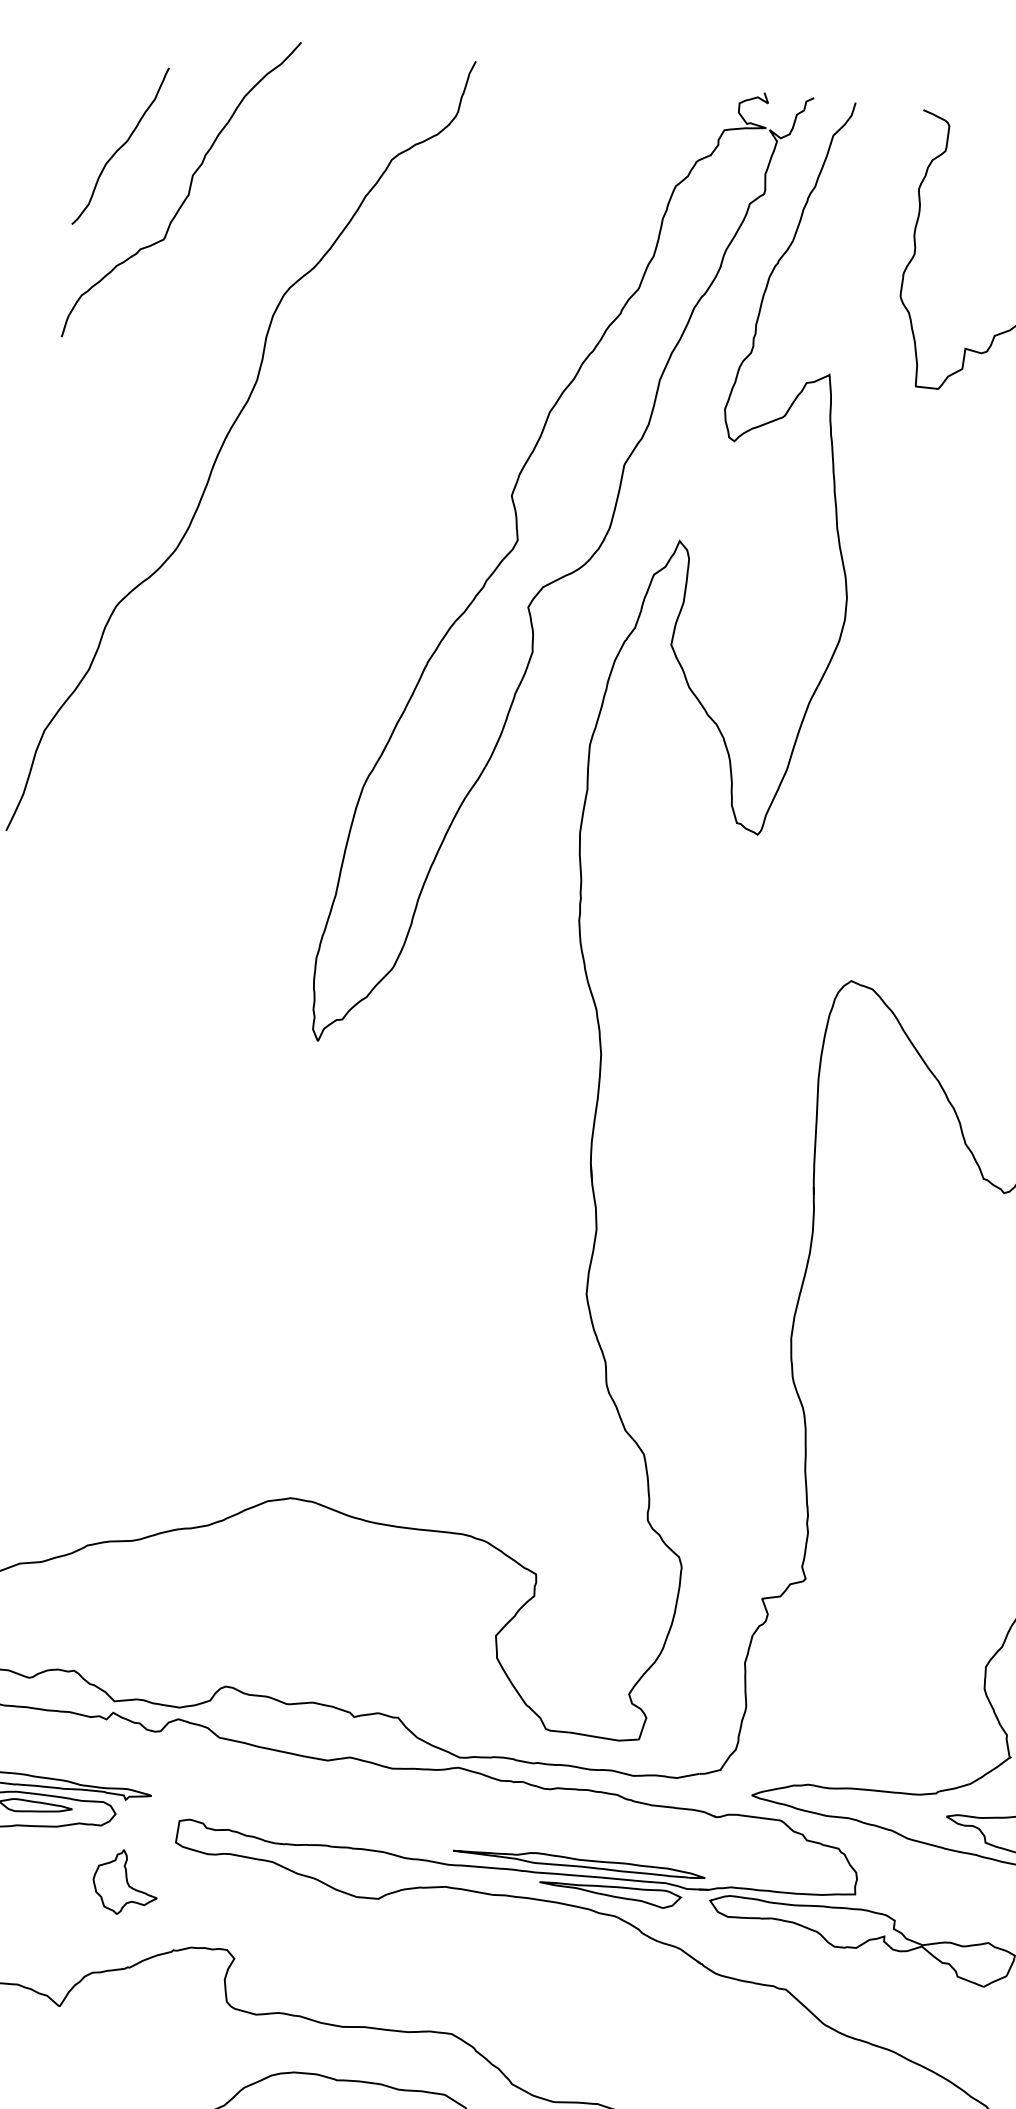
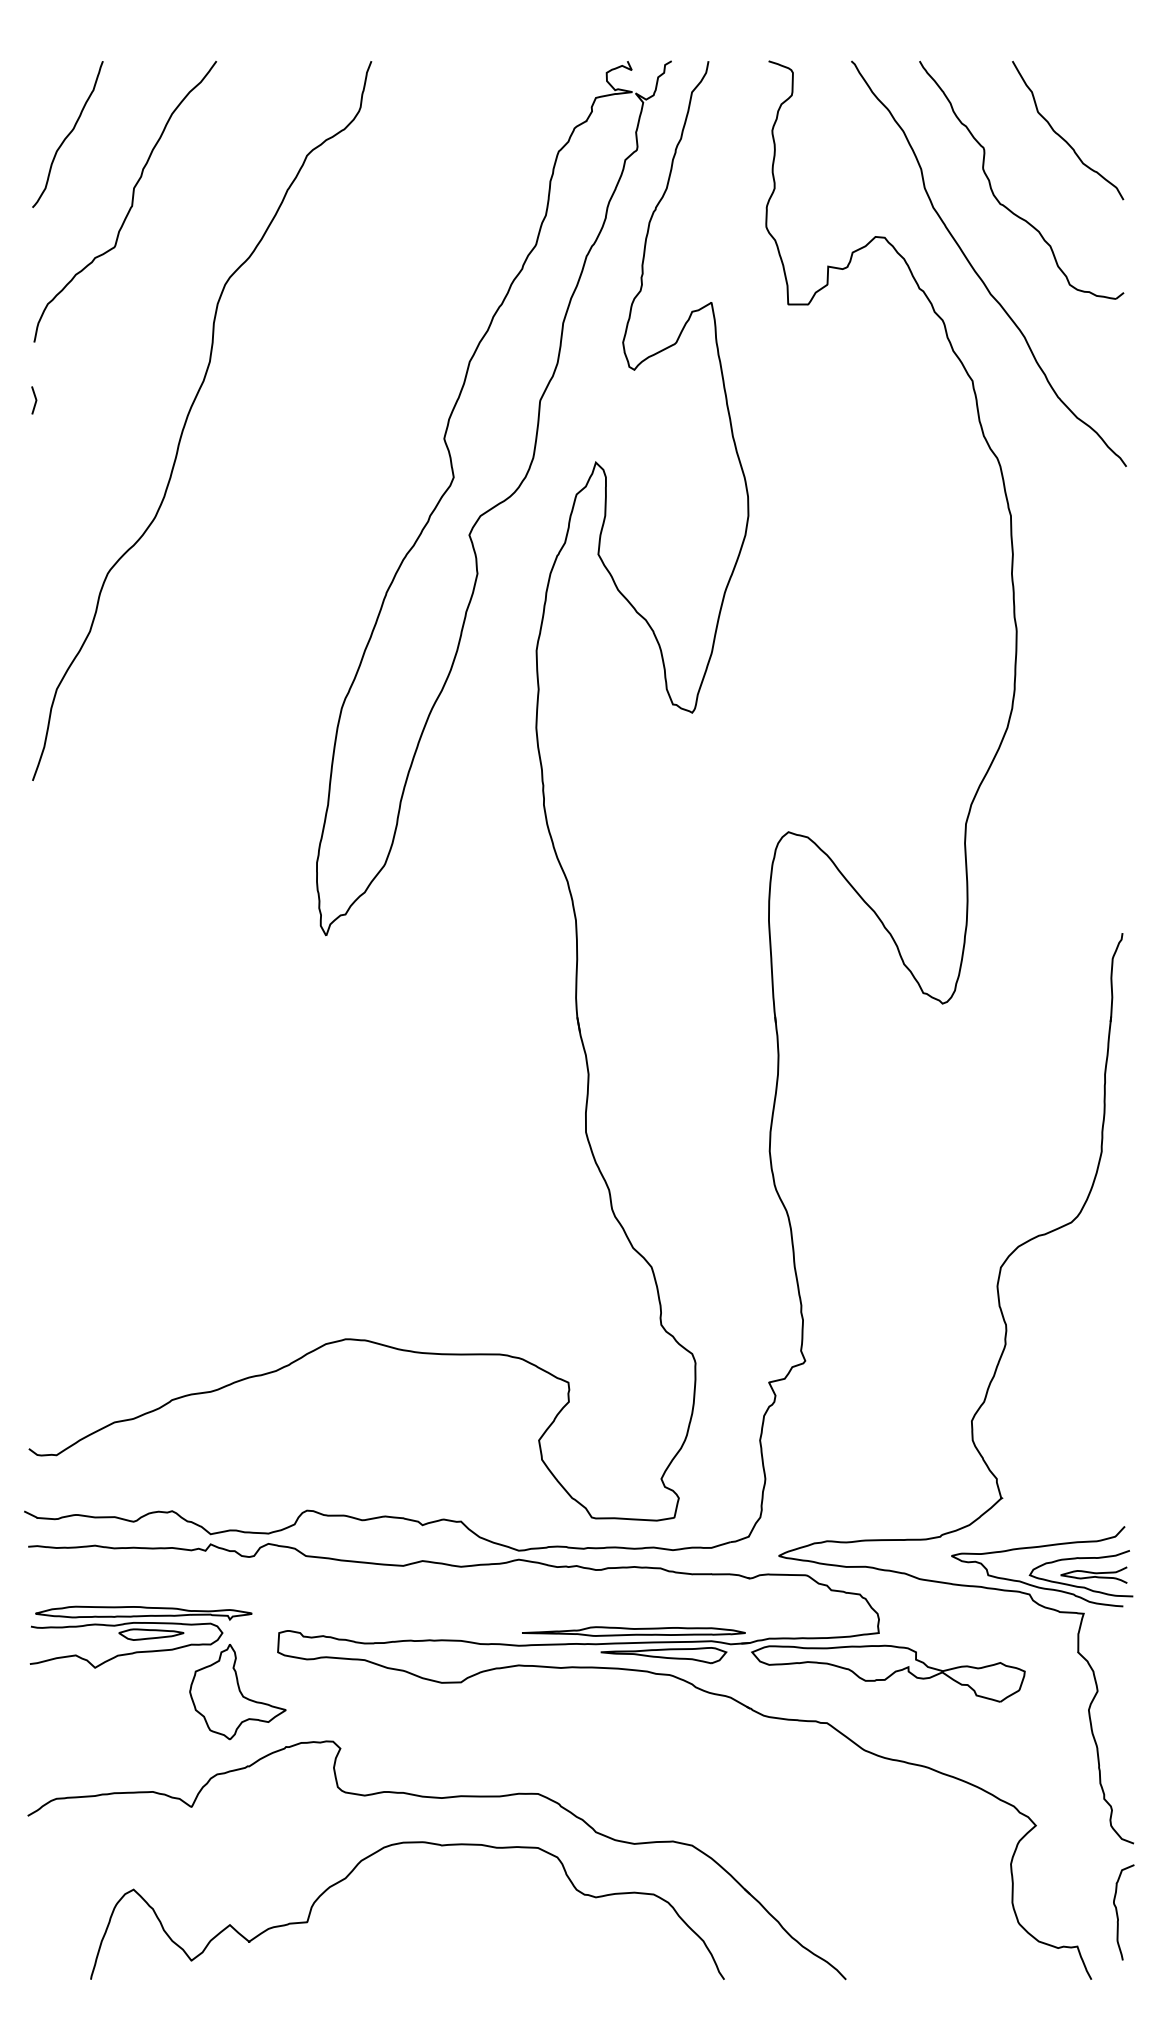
curve: (120, 146) -> (67, 134), moved
line: (55, 402) -> (35, 400), added
part: (125, 1882) -> (237, 1692), size x1.67

